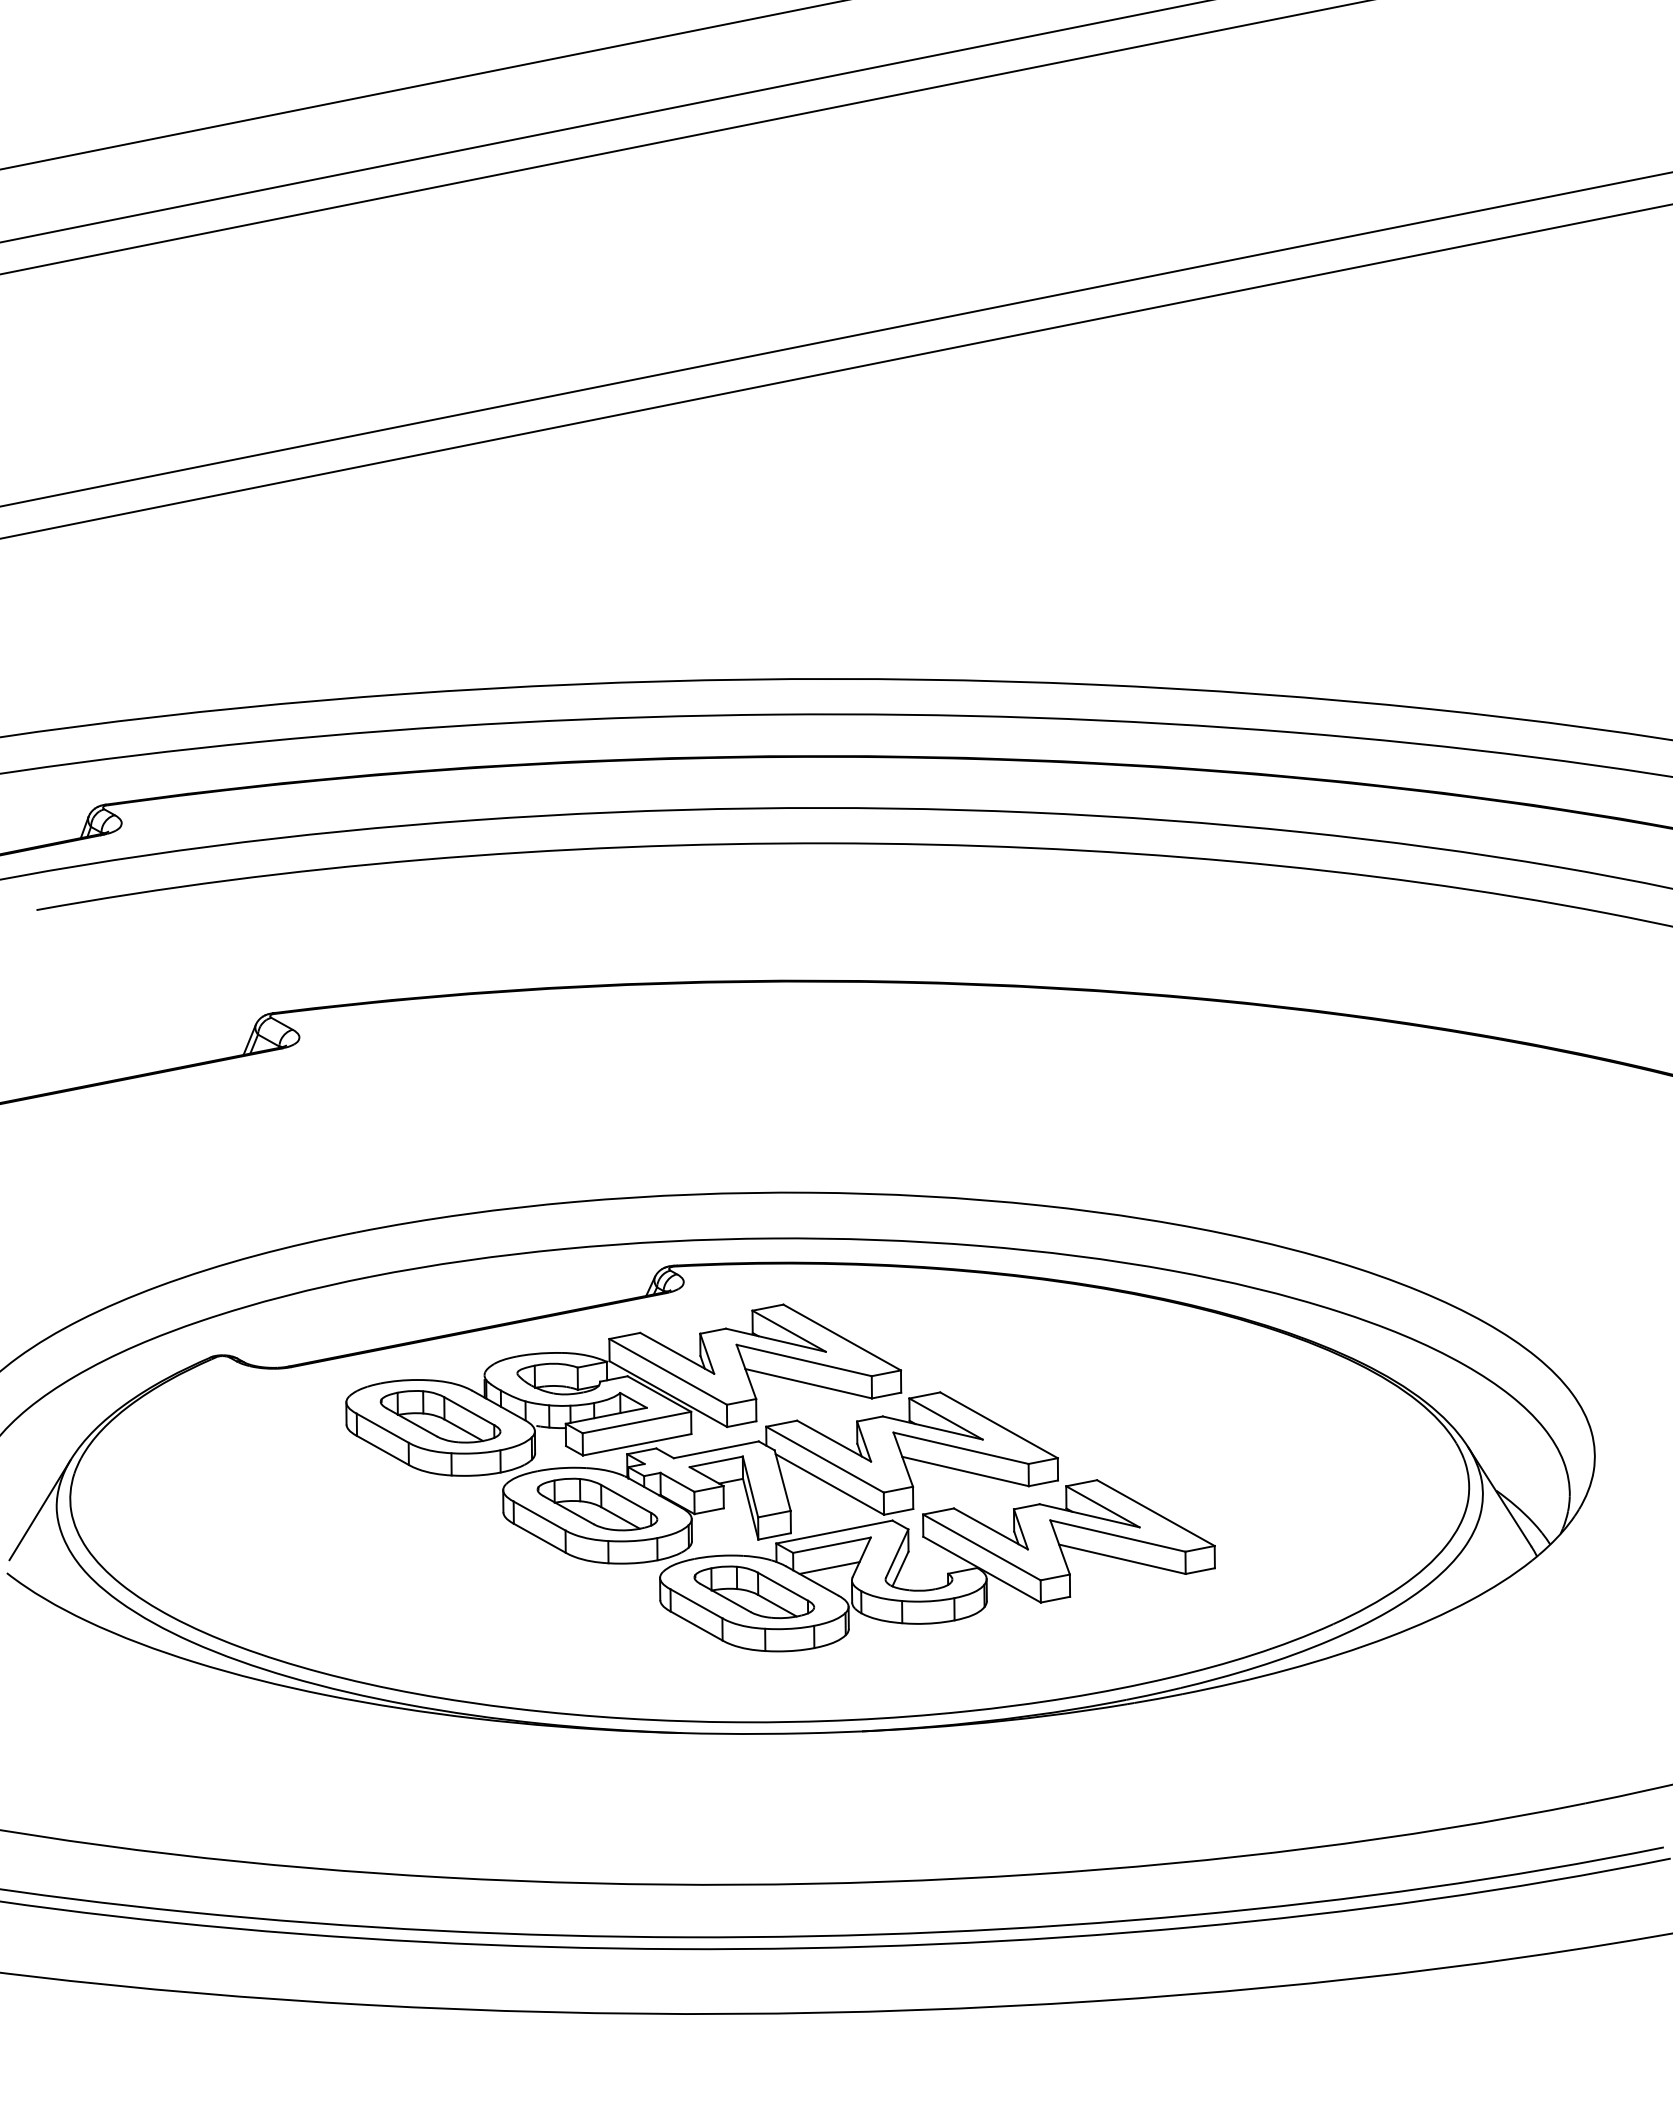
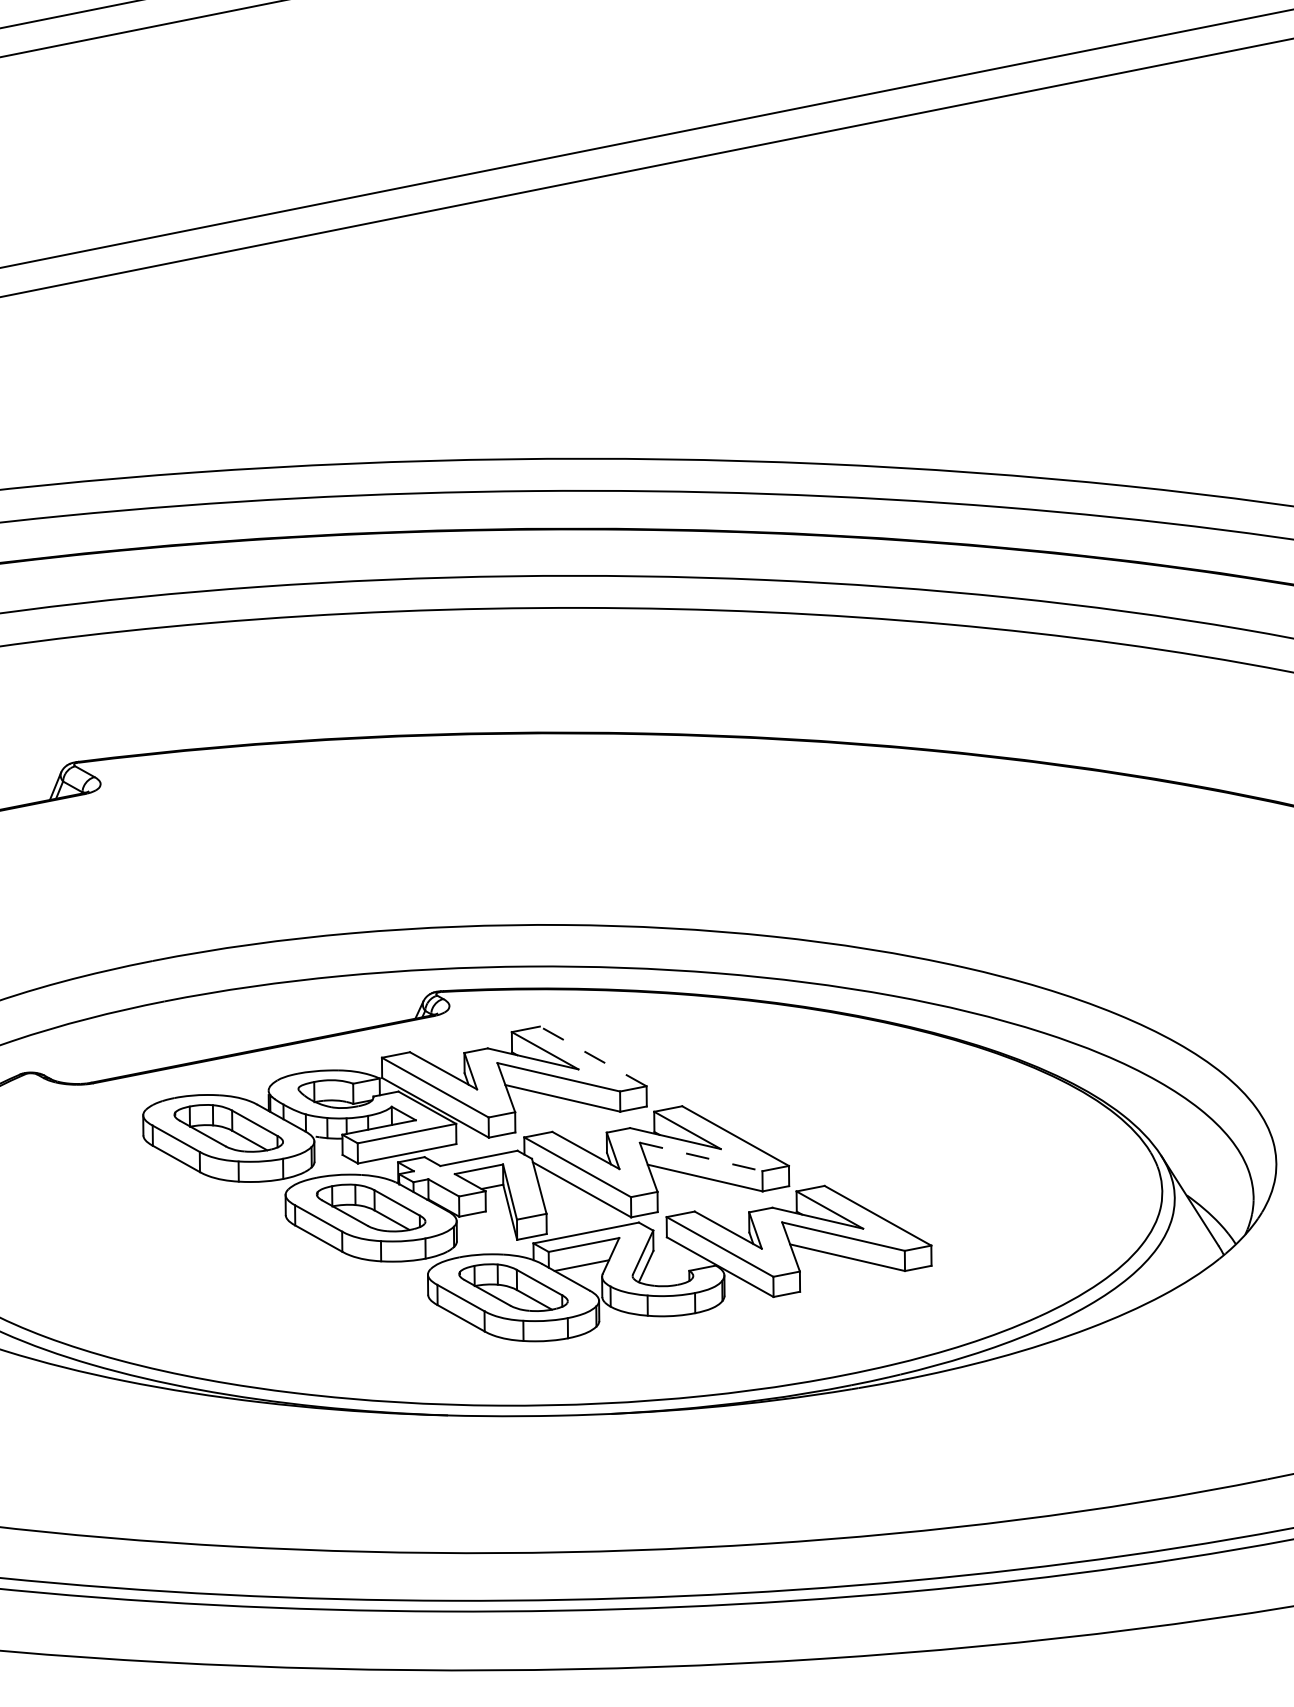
line: (841, 1337) -> (592, 1056), solid -> dashed
line: (961, 1448) -> (701, 1157), solid -> dashed

